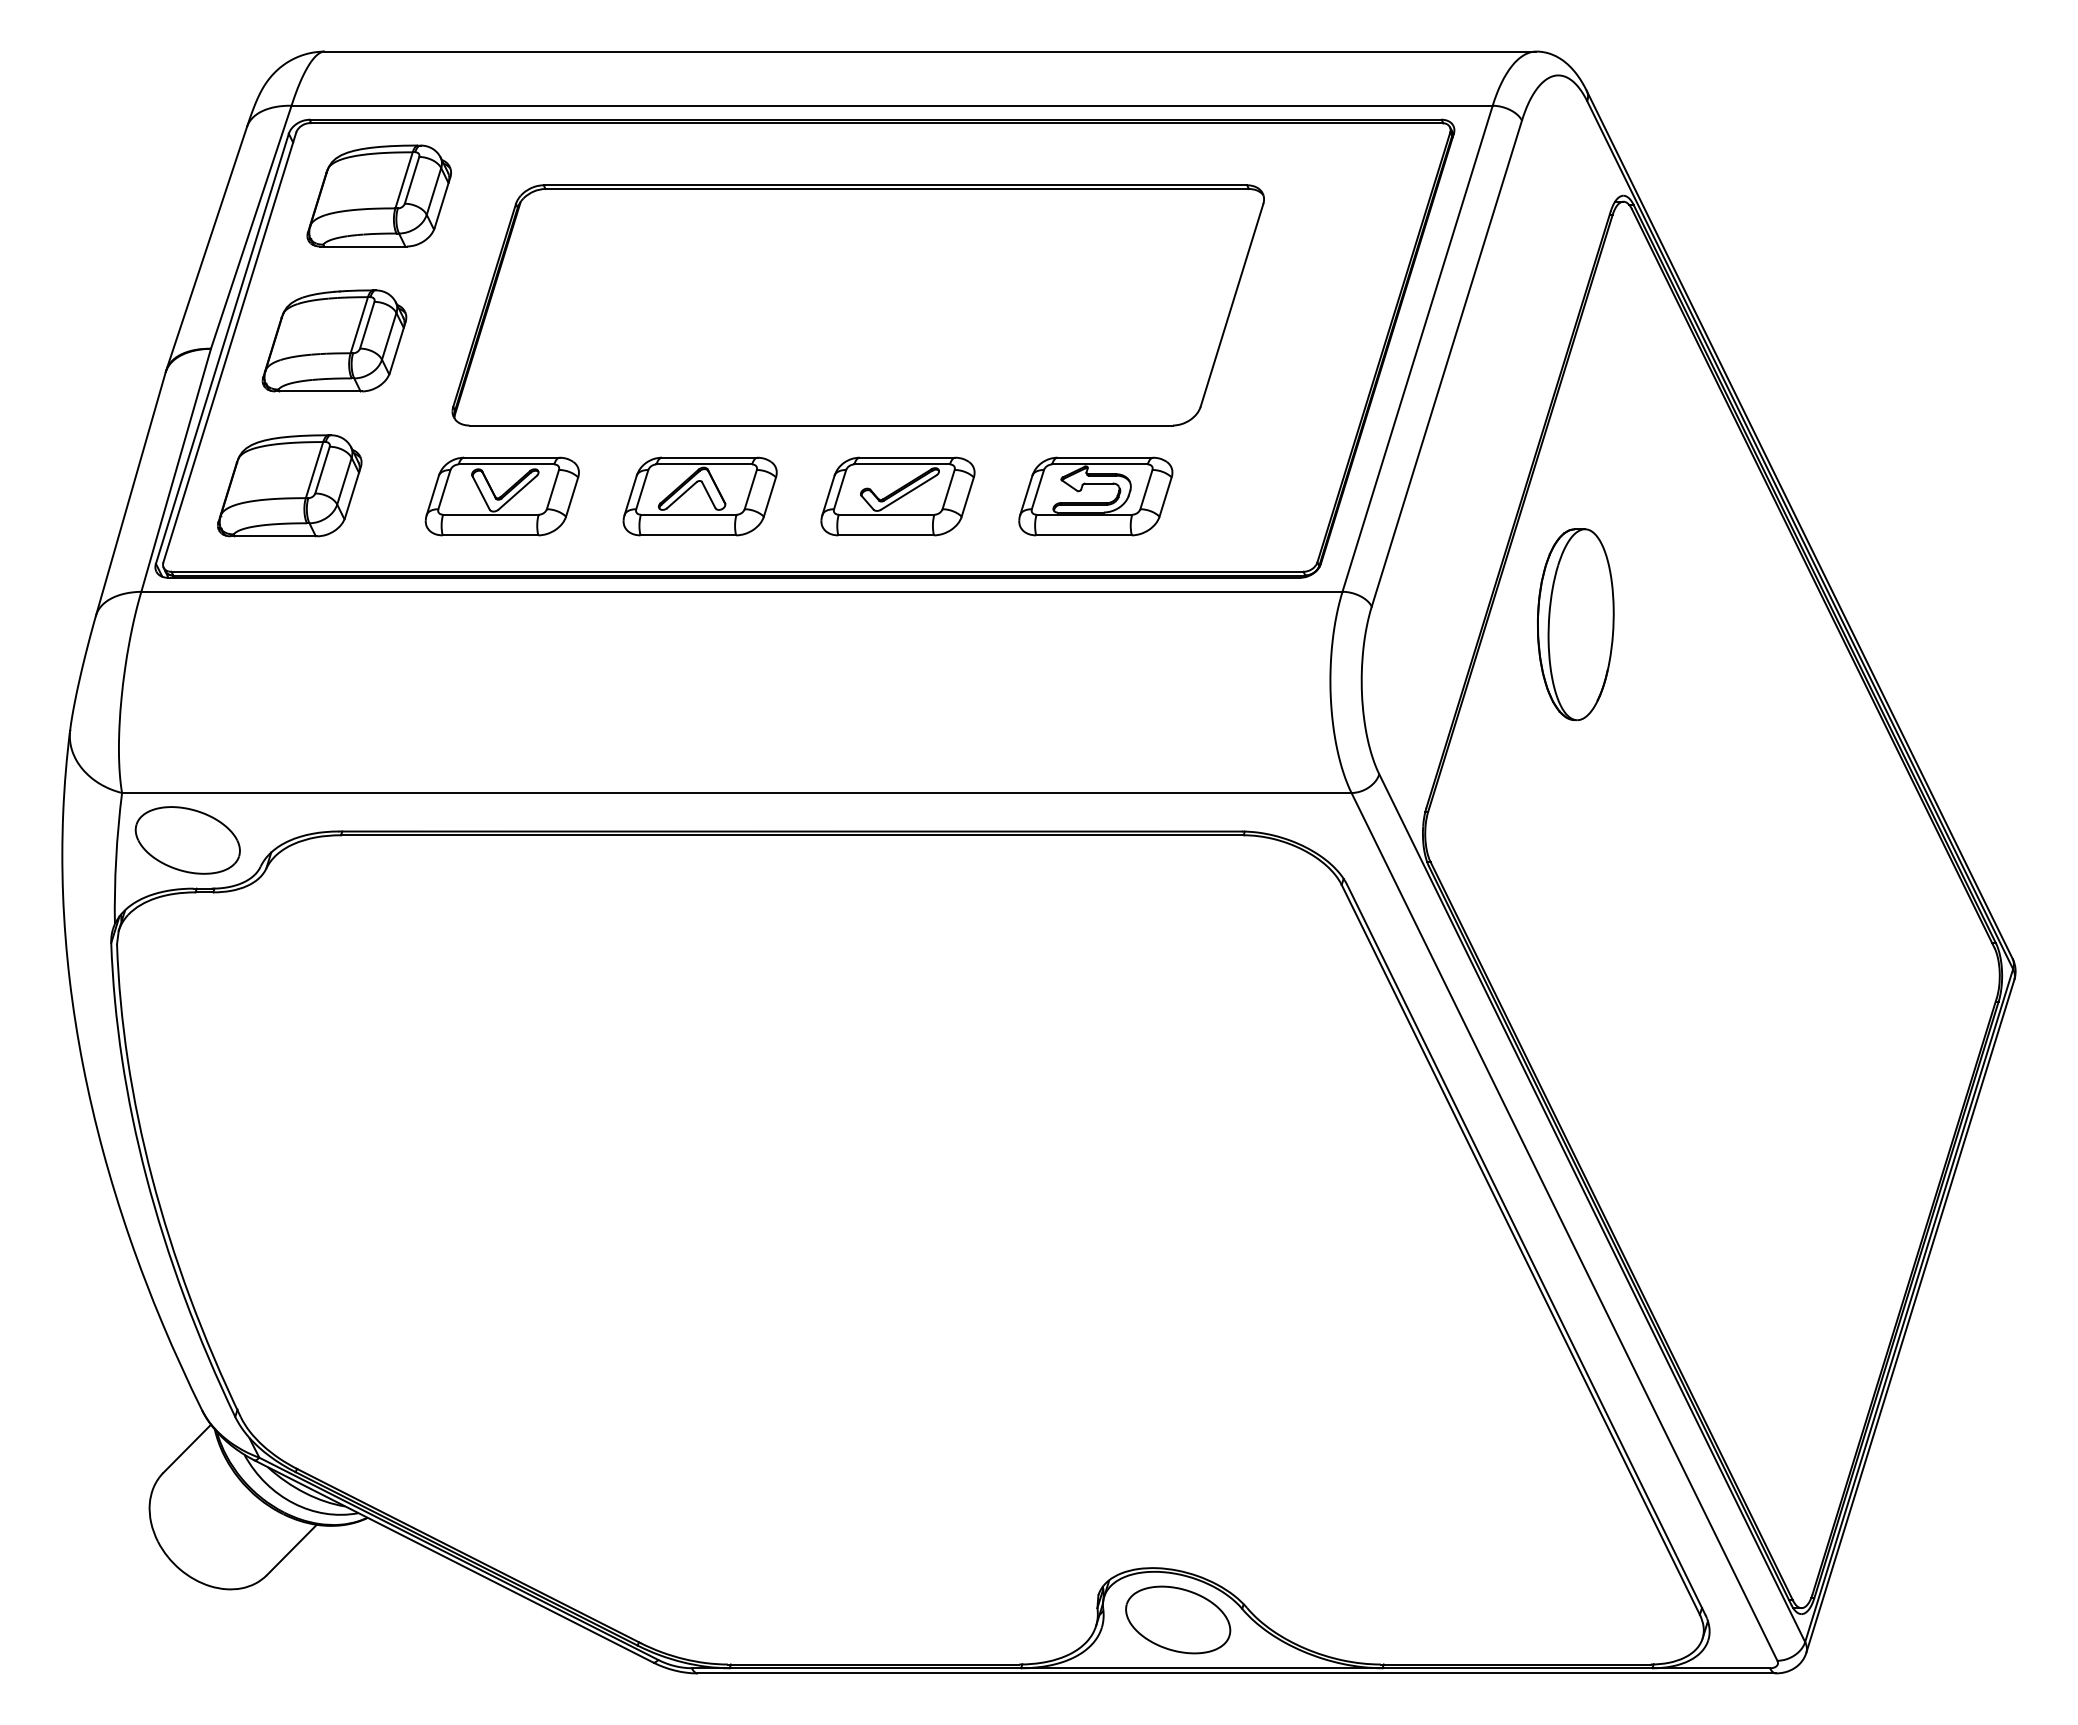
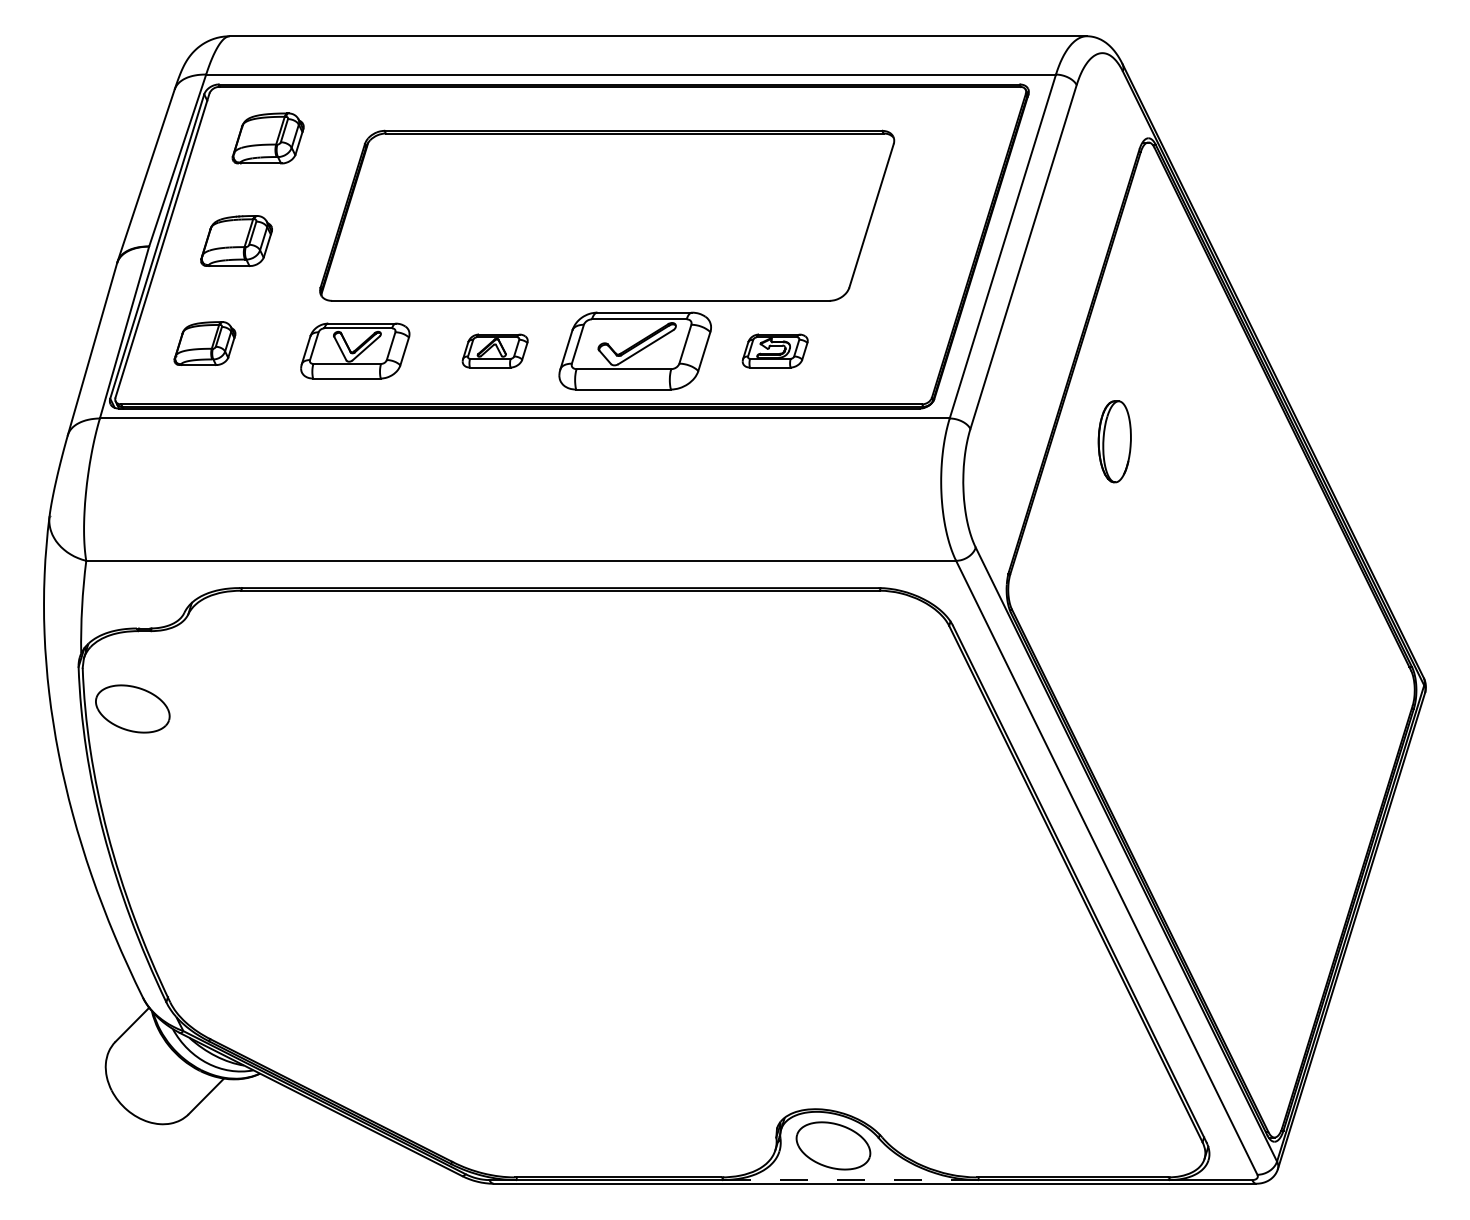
part: (378, 195) -> (267, 138), size x0.7
part: (334, 340) -> (236, 240), size x0.7
part: (289, 485) -> (204, 343), size x0.6
part: (699, 496) -> (494, 351), size x0.6
part: (897, 496) -> (634, 351), size x1.4
part: (1095, 496) -> (774, 351), size x0.6
part: (1575, 624) -> (1114, 441), size x0.6
part: (187, 840) -> (132, 709), moved
line: (1201, 1668) -> (849, 1180), solid -> dashed

